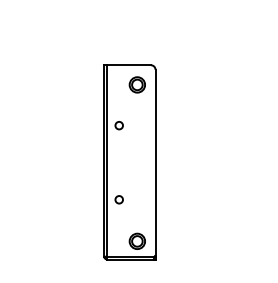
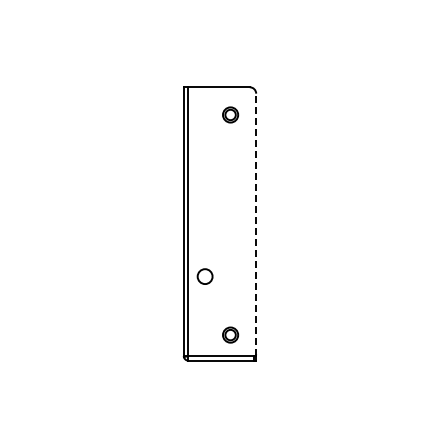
part: (137, 84) -> (230, 114), size x0.7
part: (118, 125) -> (204, 172), removed
line: (155, 162) -> (256, 224), solid -> dashed
part: (118, 199) -> (204, 276), size x1.4
part: (137, 240) -> (230, 334), size x0.7

